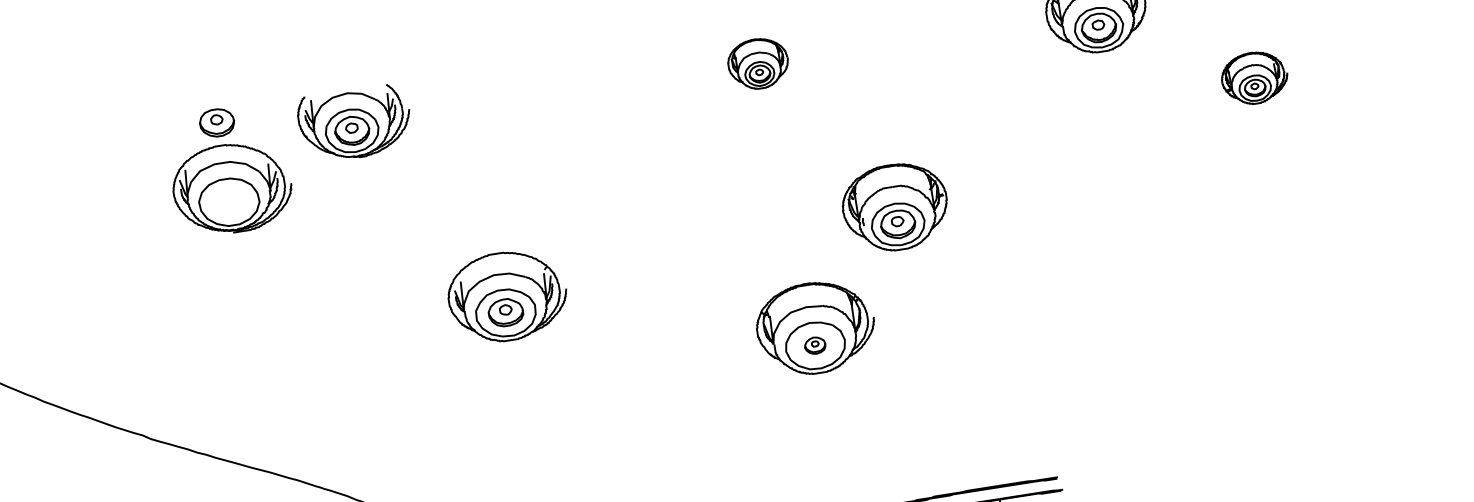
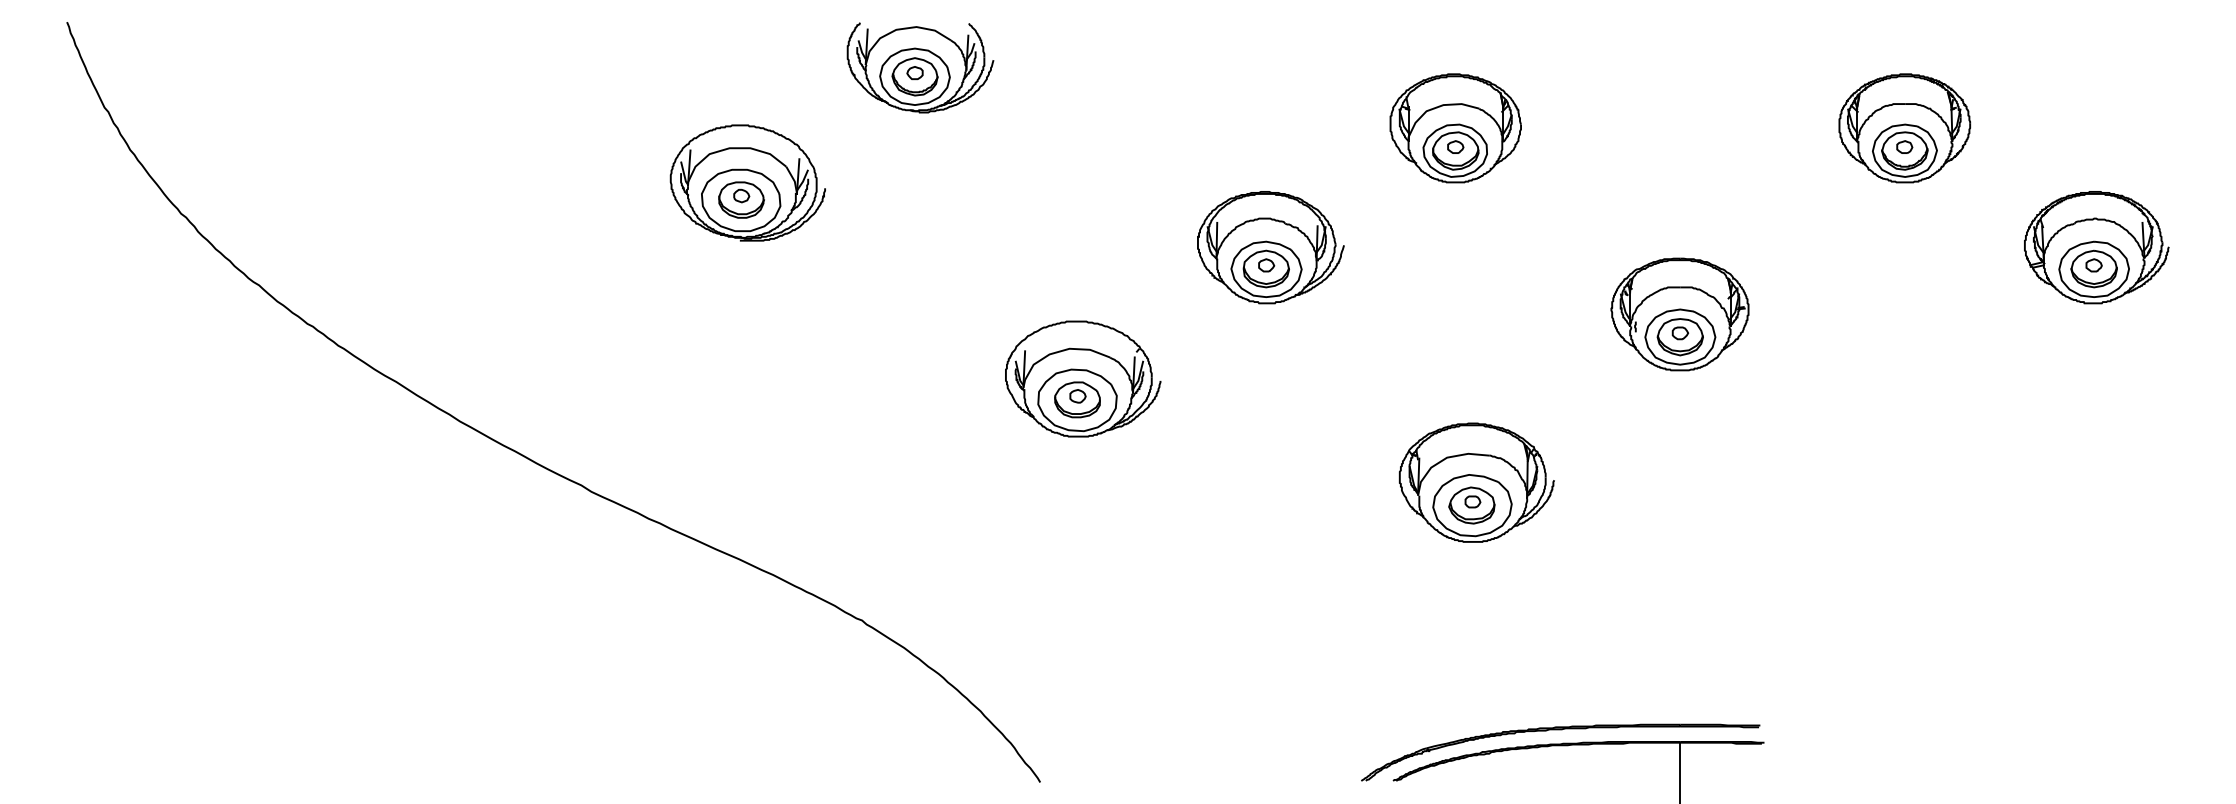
part: (758, 63) -> (1455, 128), size x1.67
part: (1254, 77) -> (2096, 247), size x1.67
part: (217, 122) -> (741, 199), moved
part: (355, 123) -> (920, 67), moved
part: (633, 175) -> (1270, 247), added
part: (894, 207) -> (1679, 314), moved
part: (814, 345) -> (1471, 505), size x1.67

